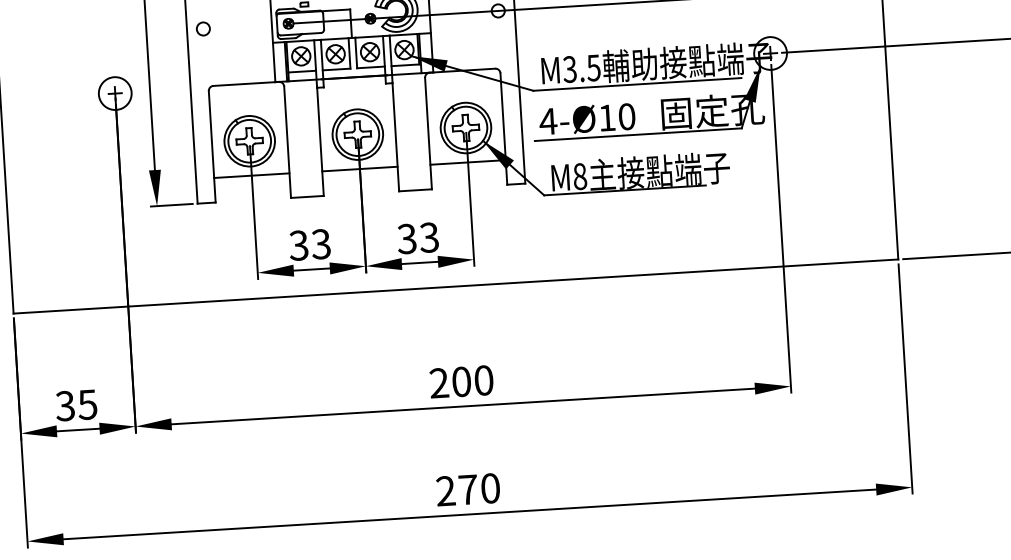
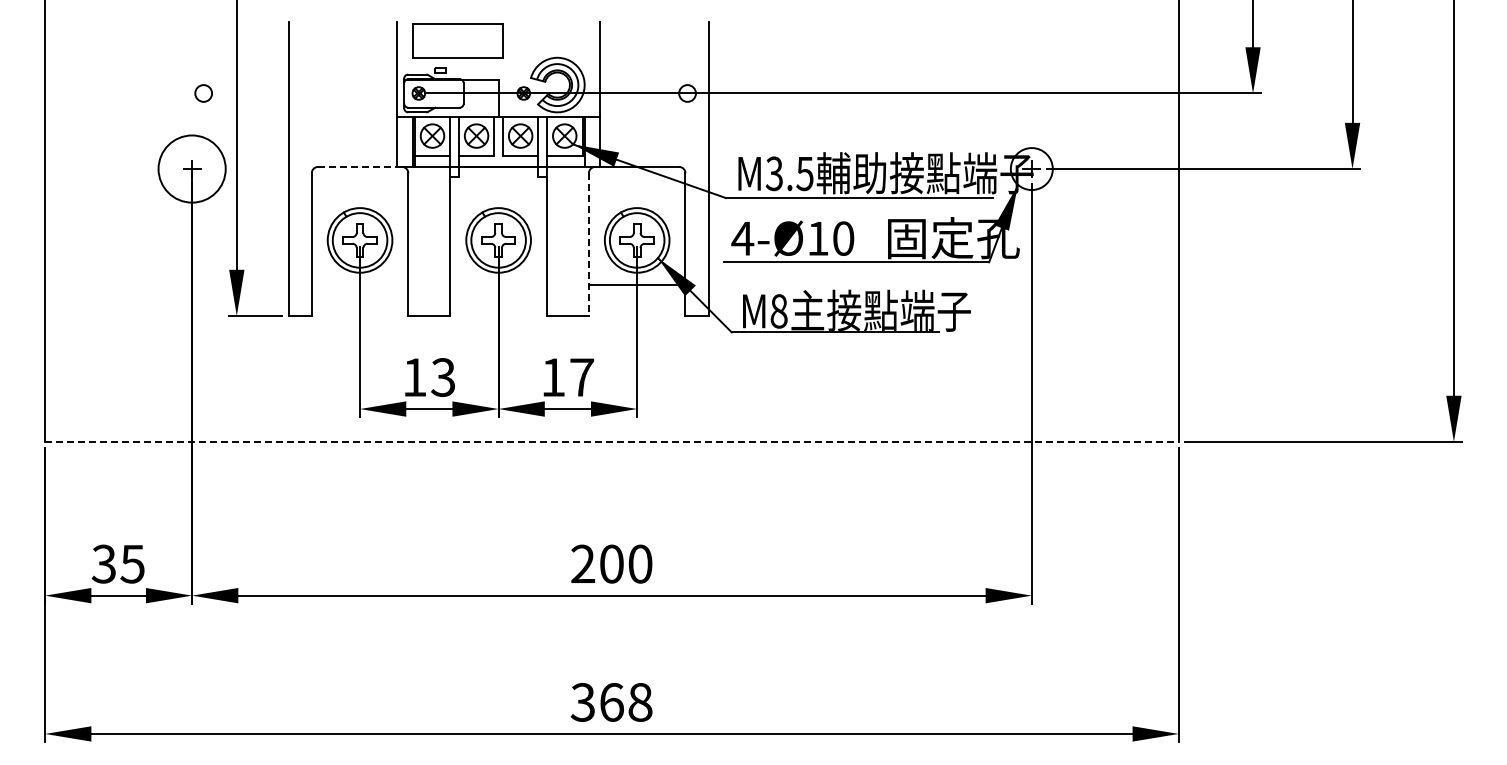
circle: (203, 29) -> (203, 93), moved
line: (246, 83) -> (360, 166), solid -> dashed
circle: (115, 93) -> (192, 169), size x1.6
line: (428, 134) -> (588, 245), solid -> dashed
line: (359, 169) -> (498, 284), removed
line: (251, 175) -> (359, 284), removed
text: (418, 238) -> (567, 377), 33 -> 17
text: (298, 245) -> (414, 377), 33 -> 13
line: (455, 286) -> (611, 441), solid -> dashed
text: (467, 489) -> (611, 702), 270 -> 368

